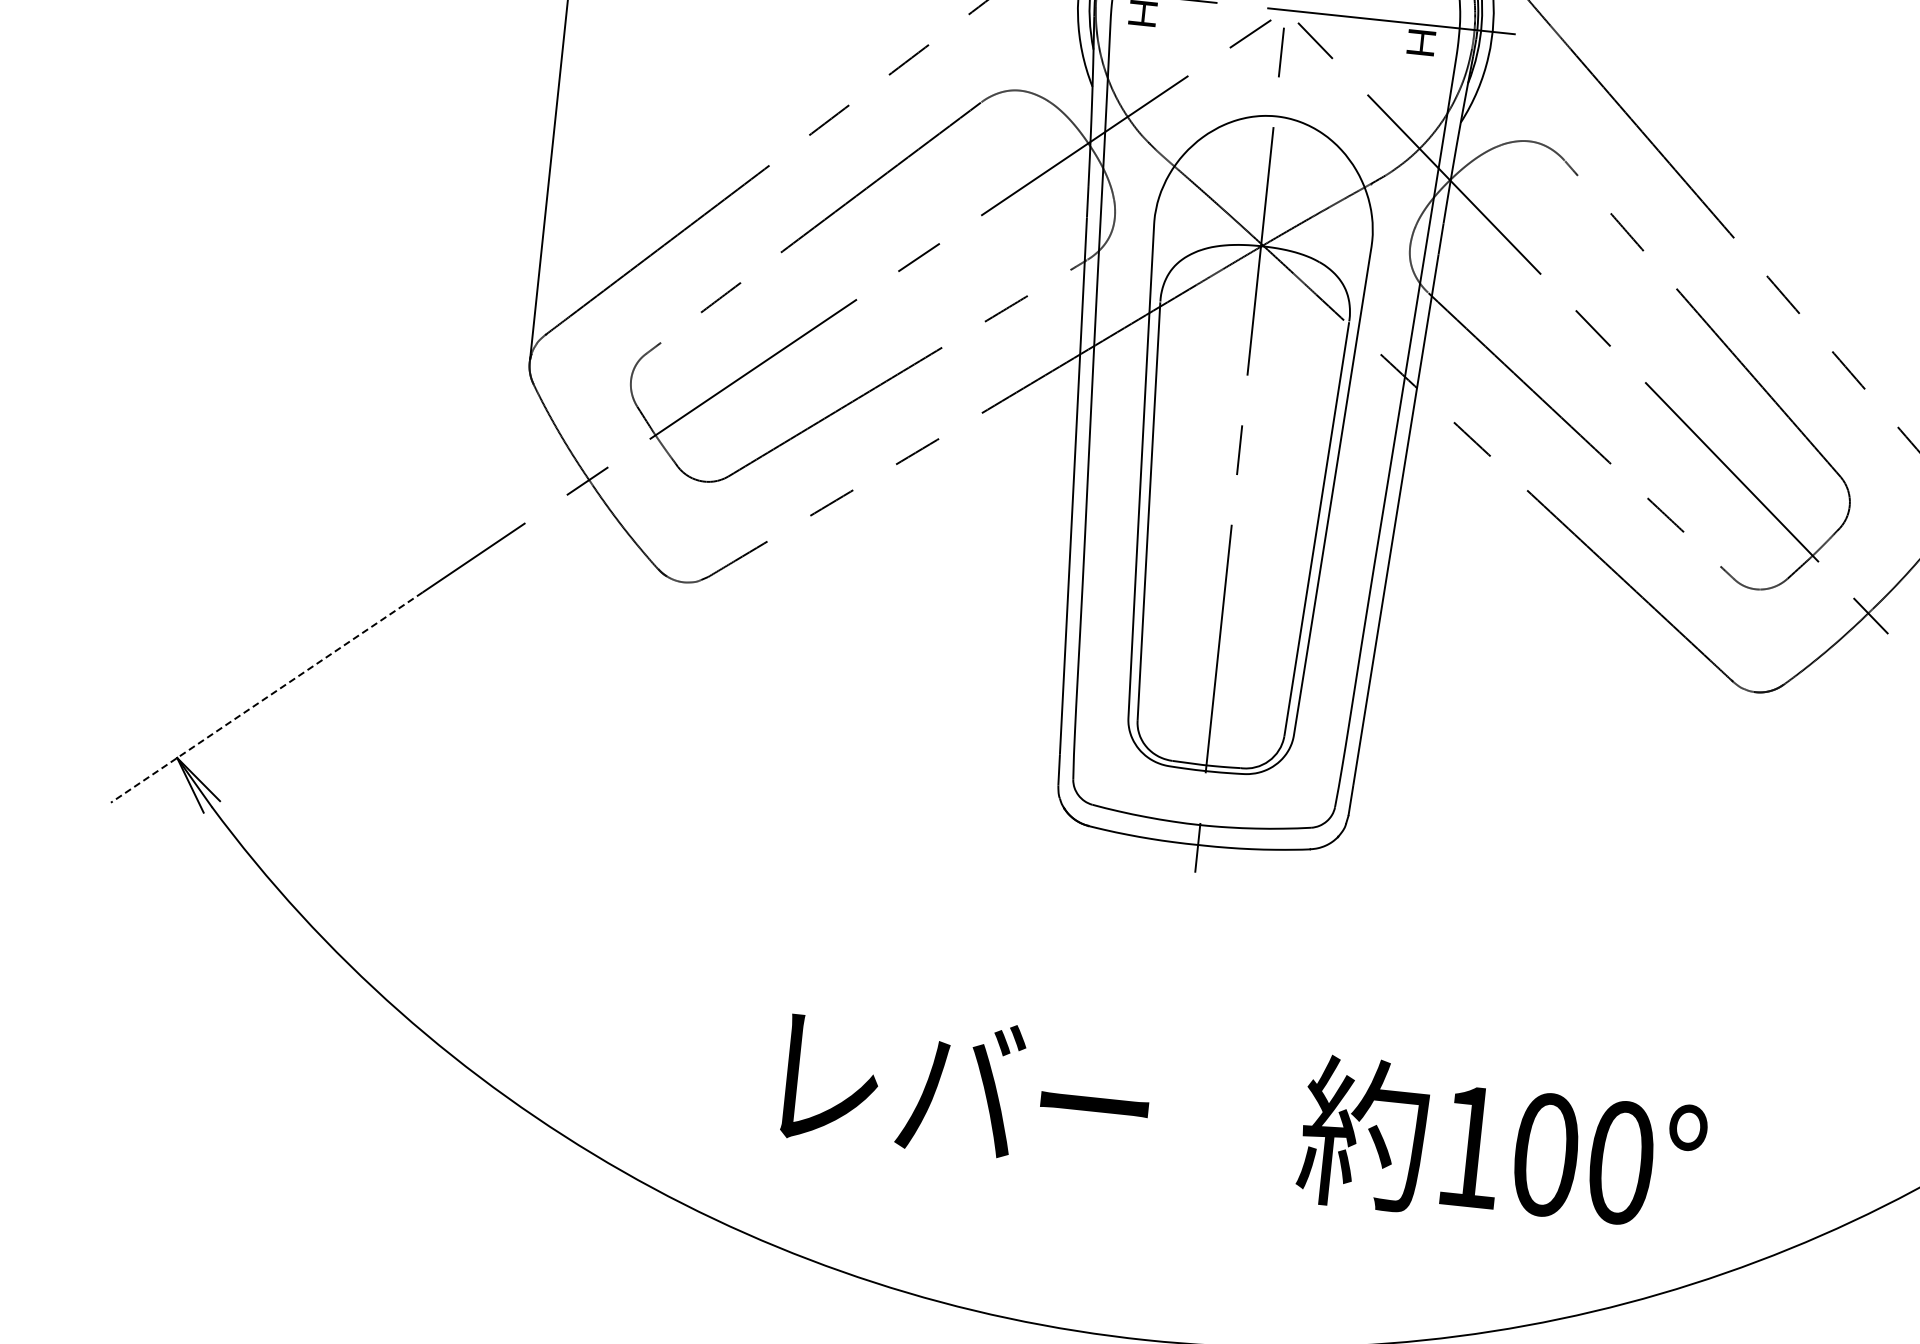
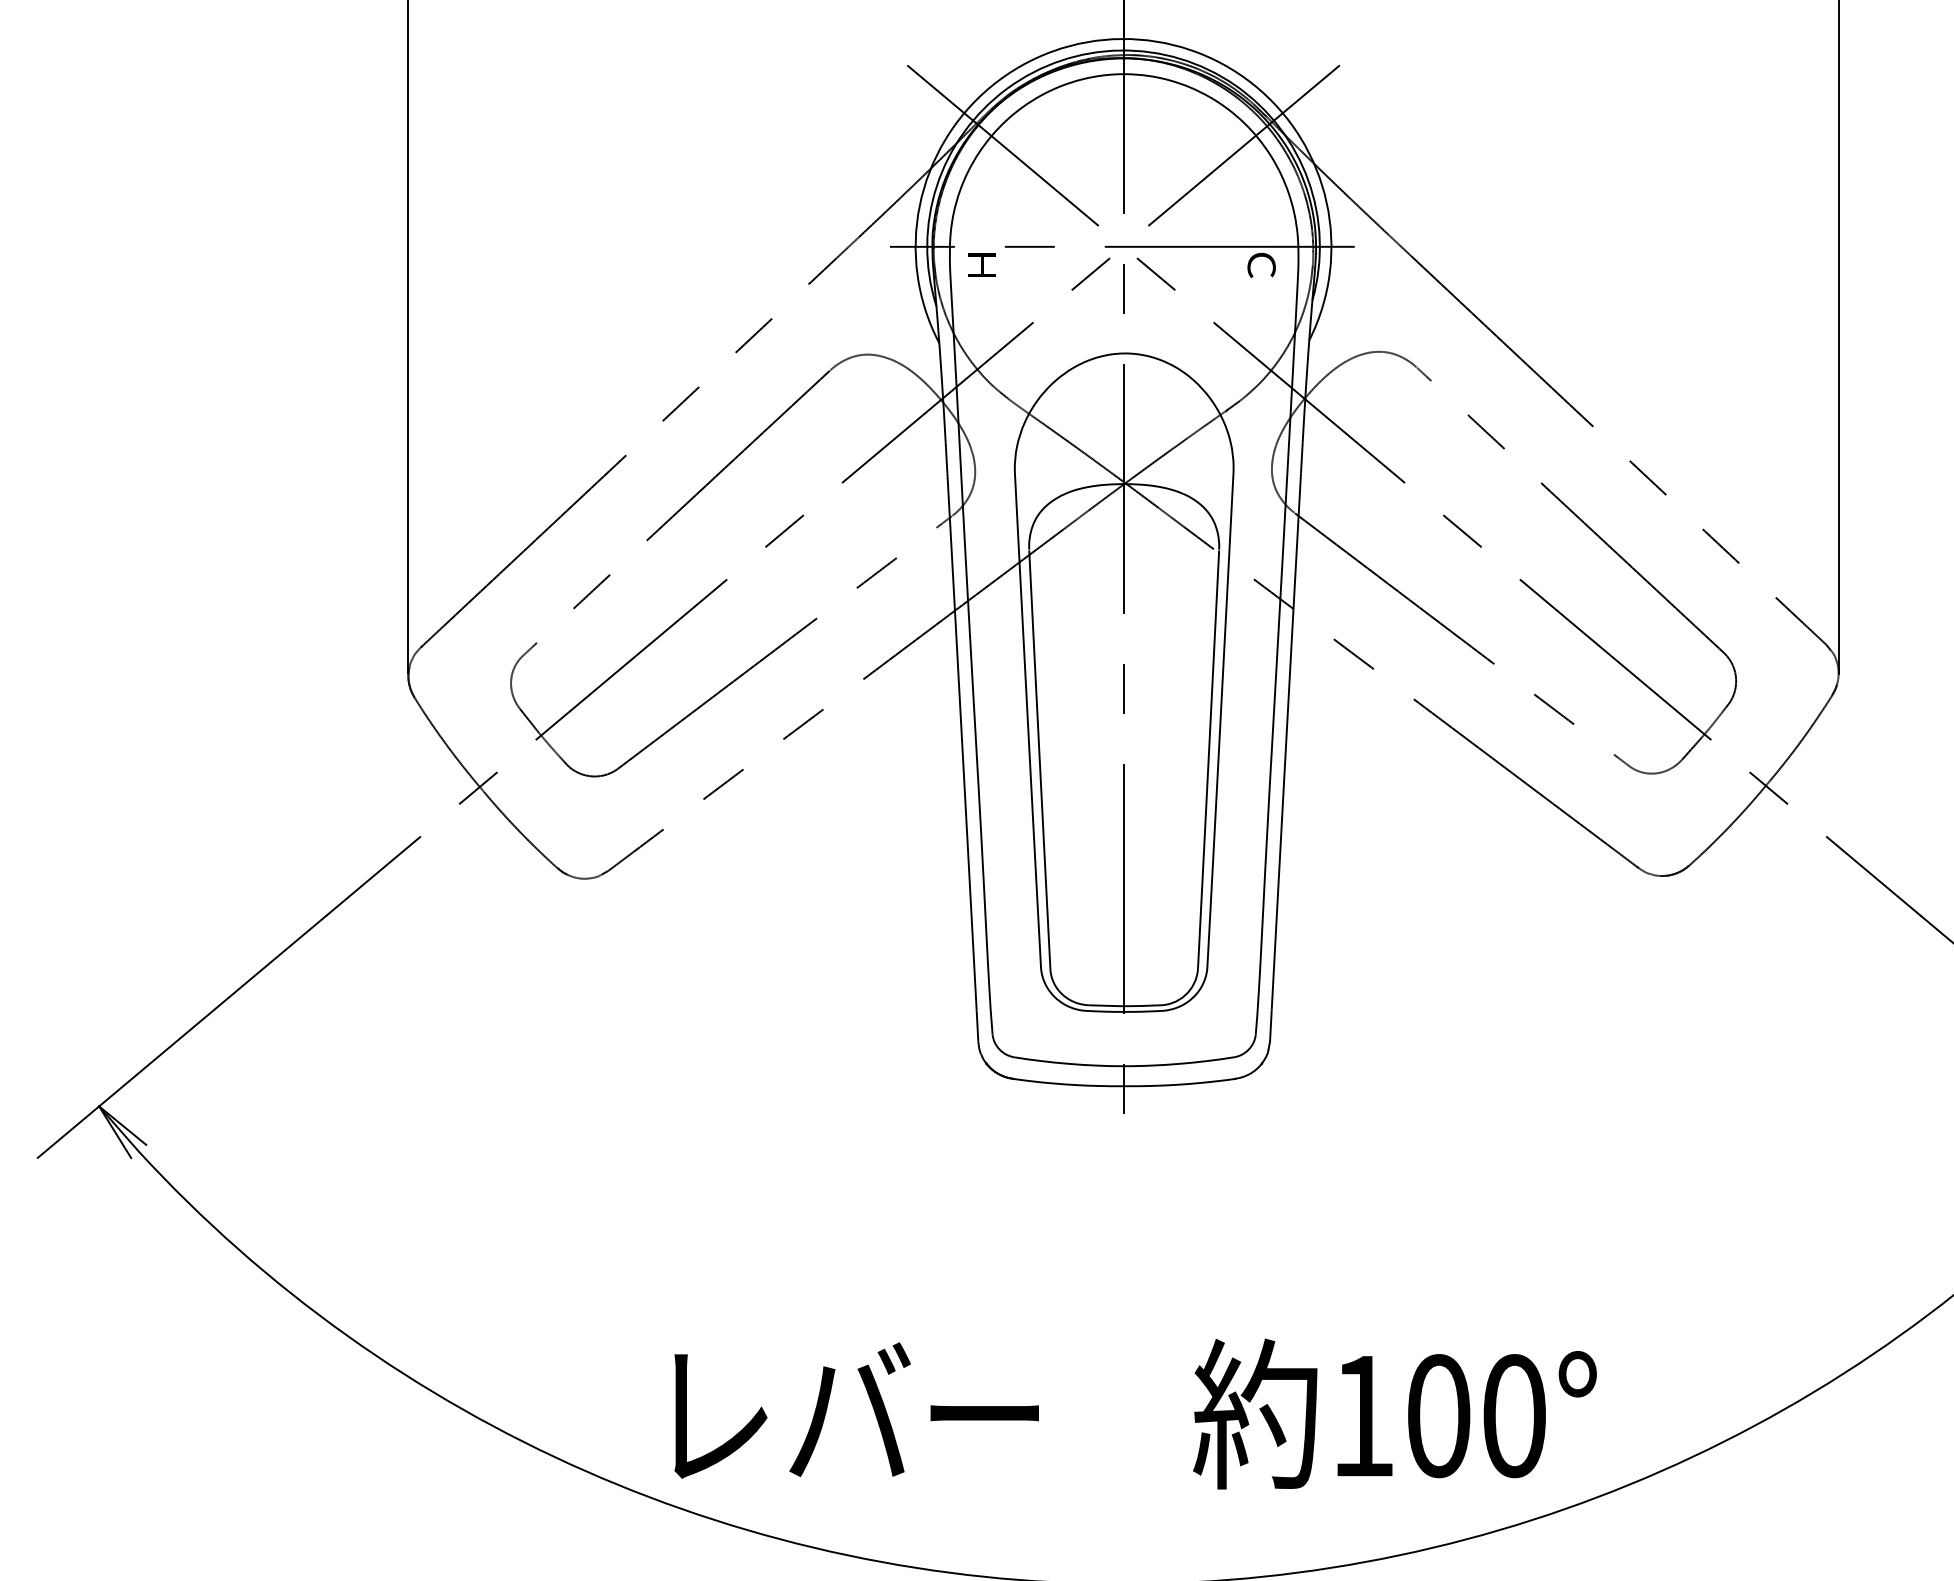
text: (1421, 43) -> (1261, 265), Ｈ -> Ｃ
line: (266, 698) -> (181, 1037), dashed -> solid
text: (1244, 1120) -> (1135, 1413), moved

